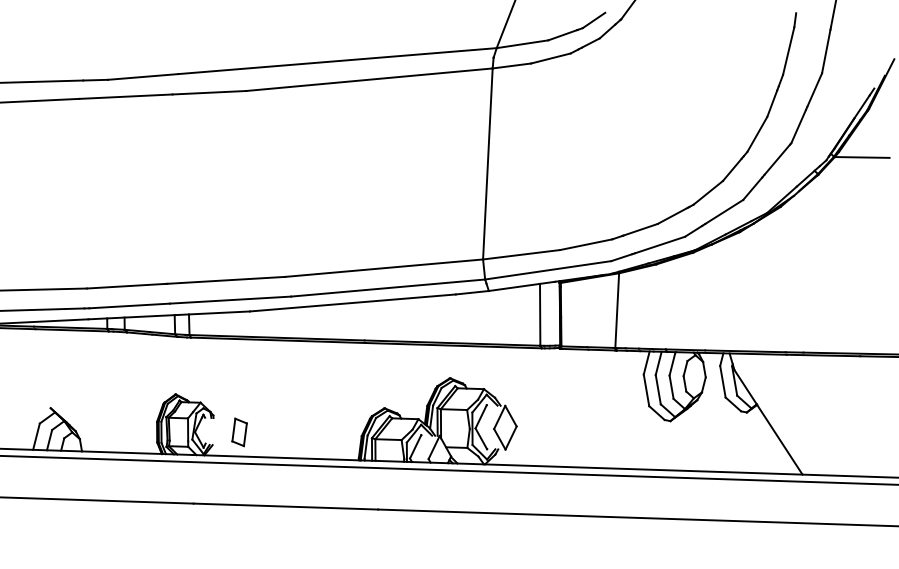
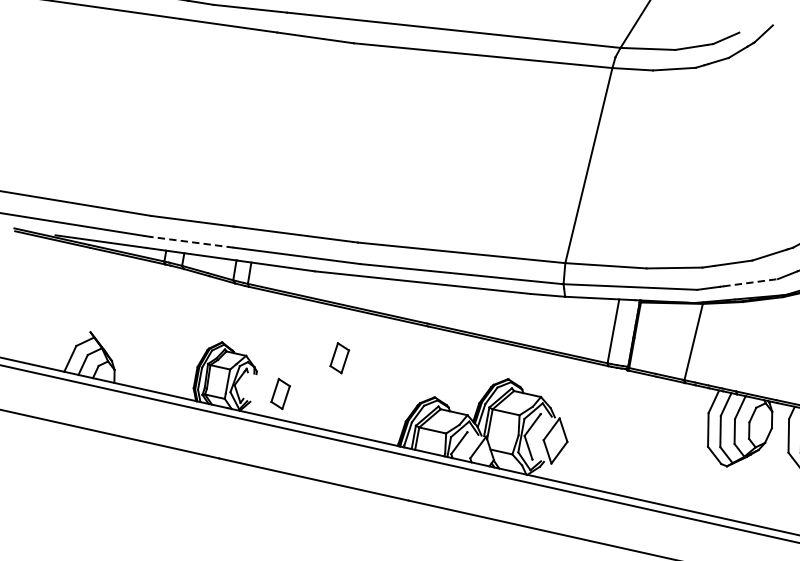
line: (660, 244) -> (751, 282), solid -> dashed
line: (129, 306) -> (191, 242), solid -> dashed
part: (288, 388) -> (339, 358), added

